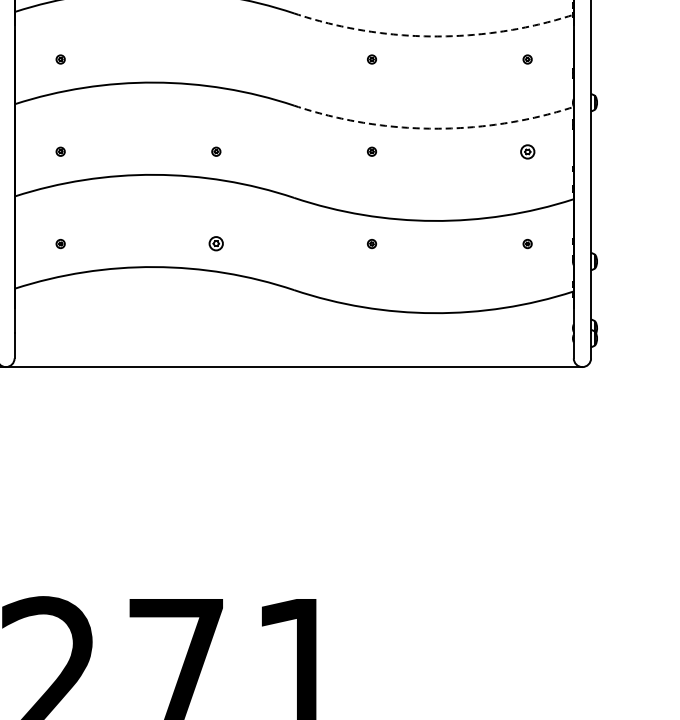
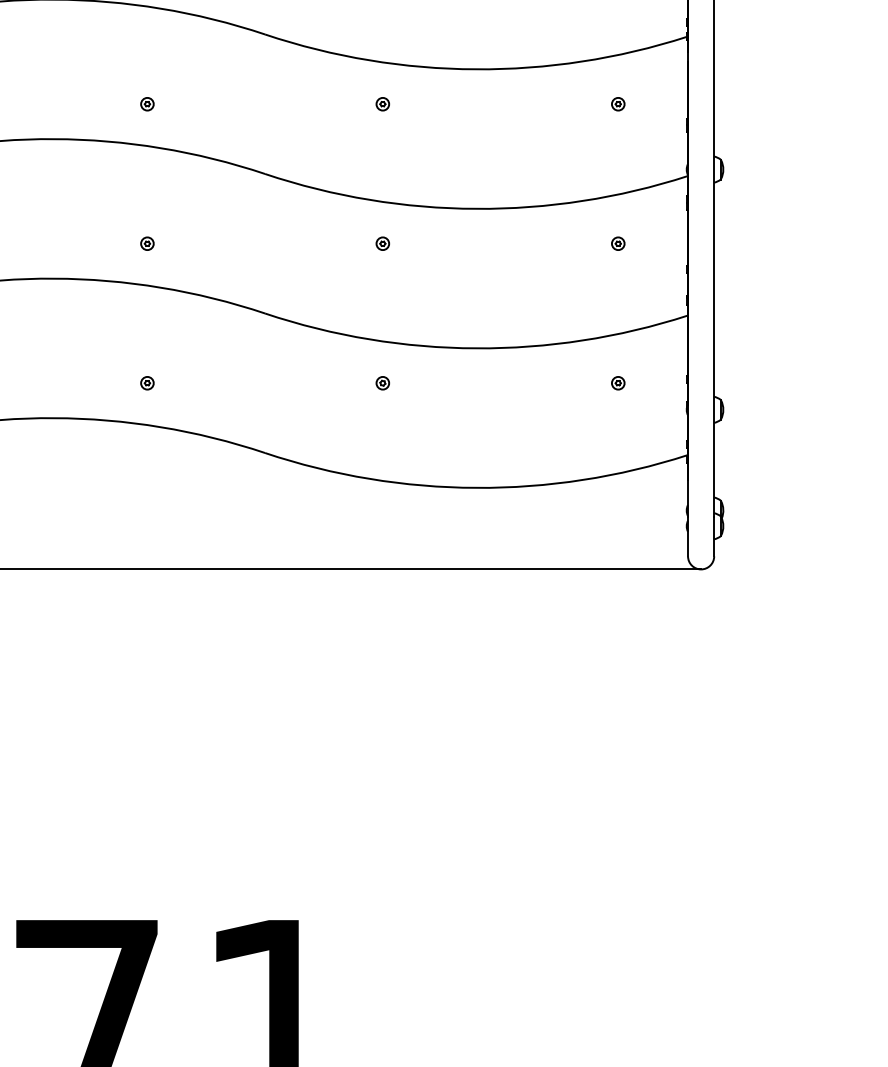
arc: (433, 36) -> (475, 69), dashed -> solid
part: (216, 59) -> (147, 104), added
arc: (433, 128) -> (475, 208), dashed -> solid
part: (527, 151) -> (618, 243), size x0.62
part: (216, 244) -> (147, 384), size x0.62

